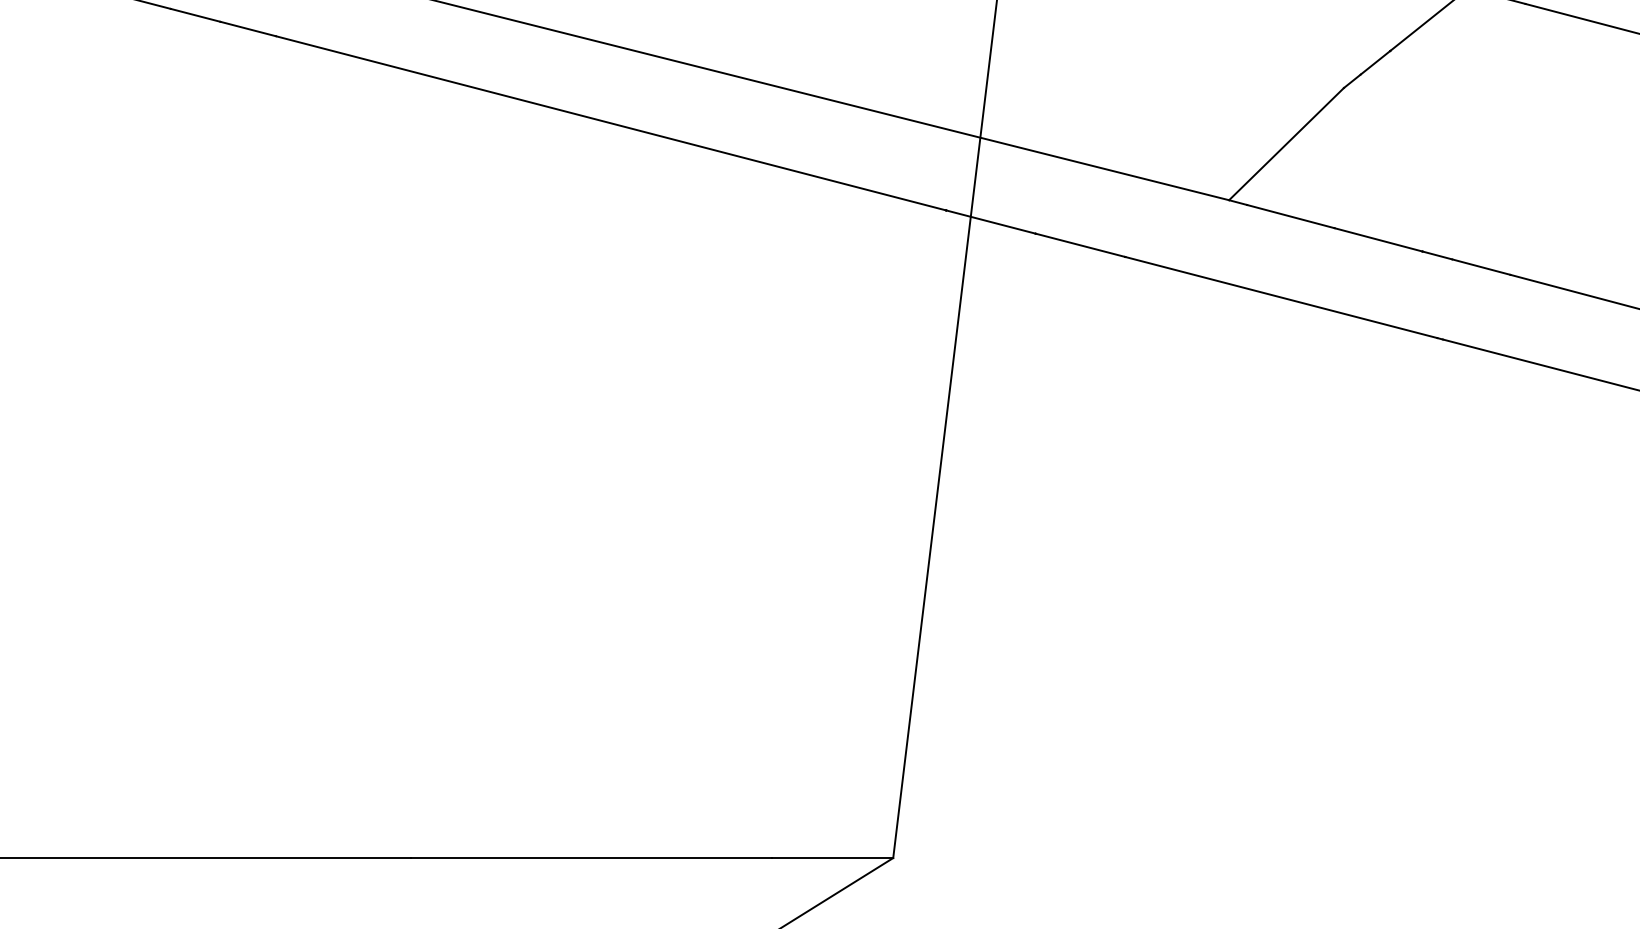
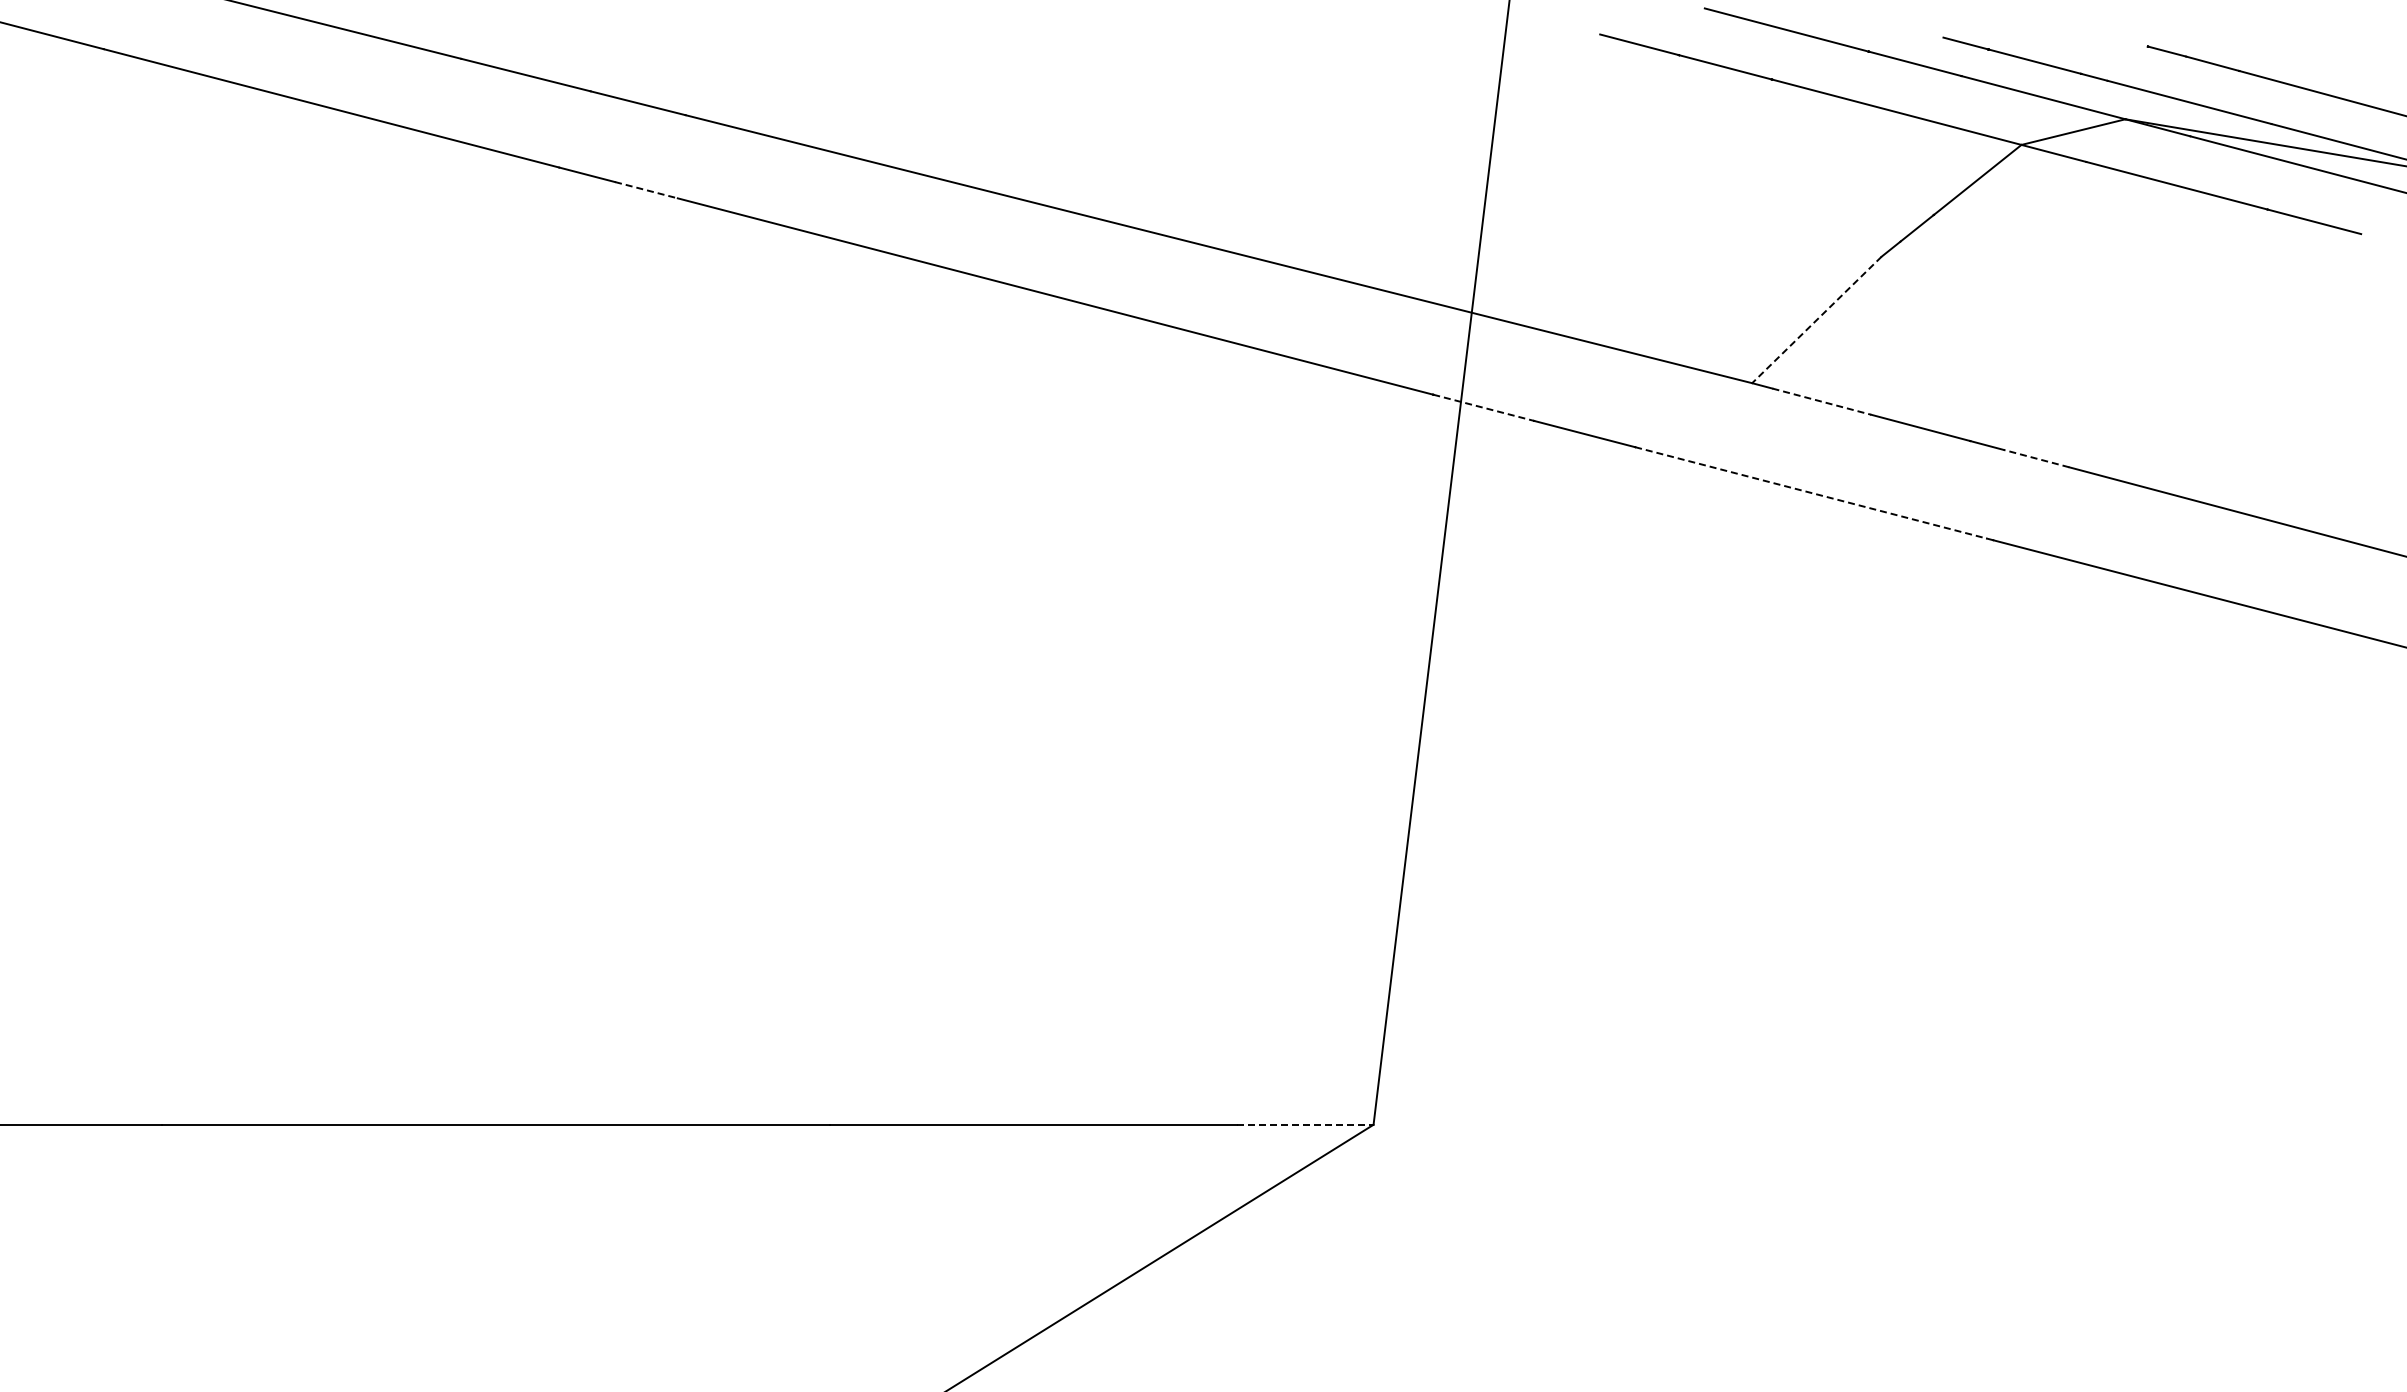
line: (248, 29) -> (646, 190), solid -> dashed
line: (1286, 143) -> (1816, 319), solid -> dashed
line: (1291, 216) -> (1822, 401), solid -> dashed
line: (991, 221) -> (1484, 407), solid -> dashed
line: (1481, 267) -> (2036, 458), solid -> dashed
line: (1281, 297) -> (1811, 492), solid -> dashed
line: (832, 857) -> (1305, 1124), solid -> dashed

